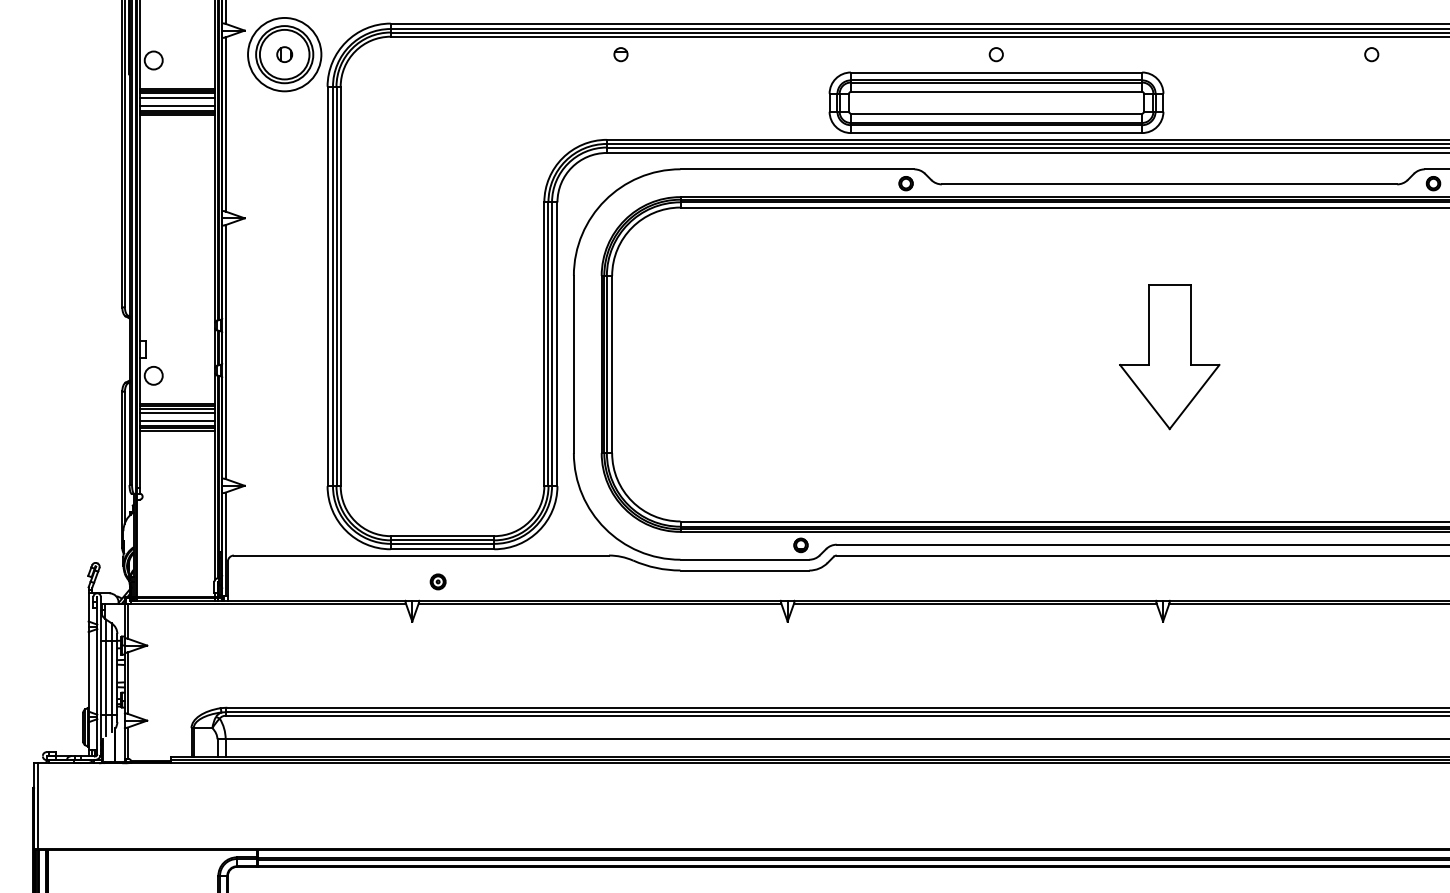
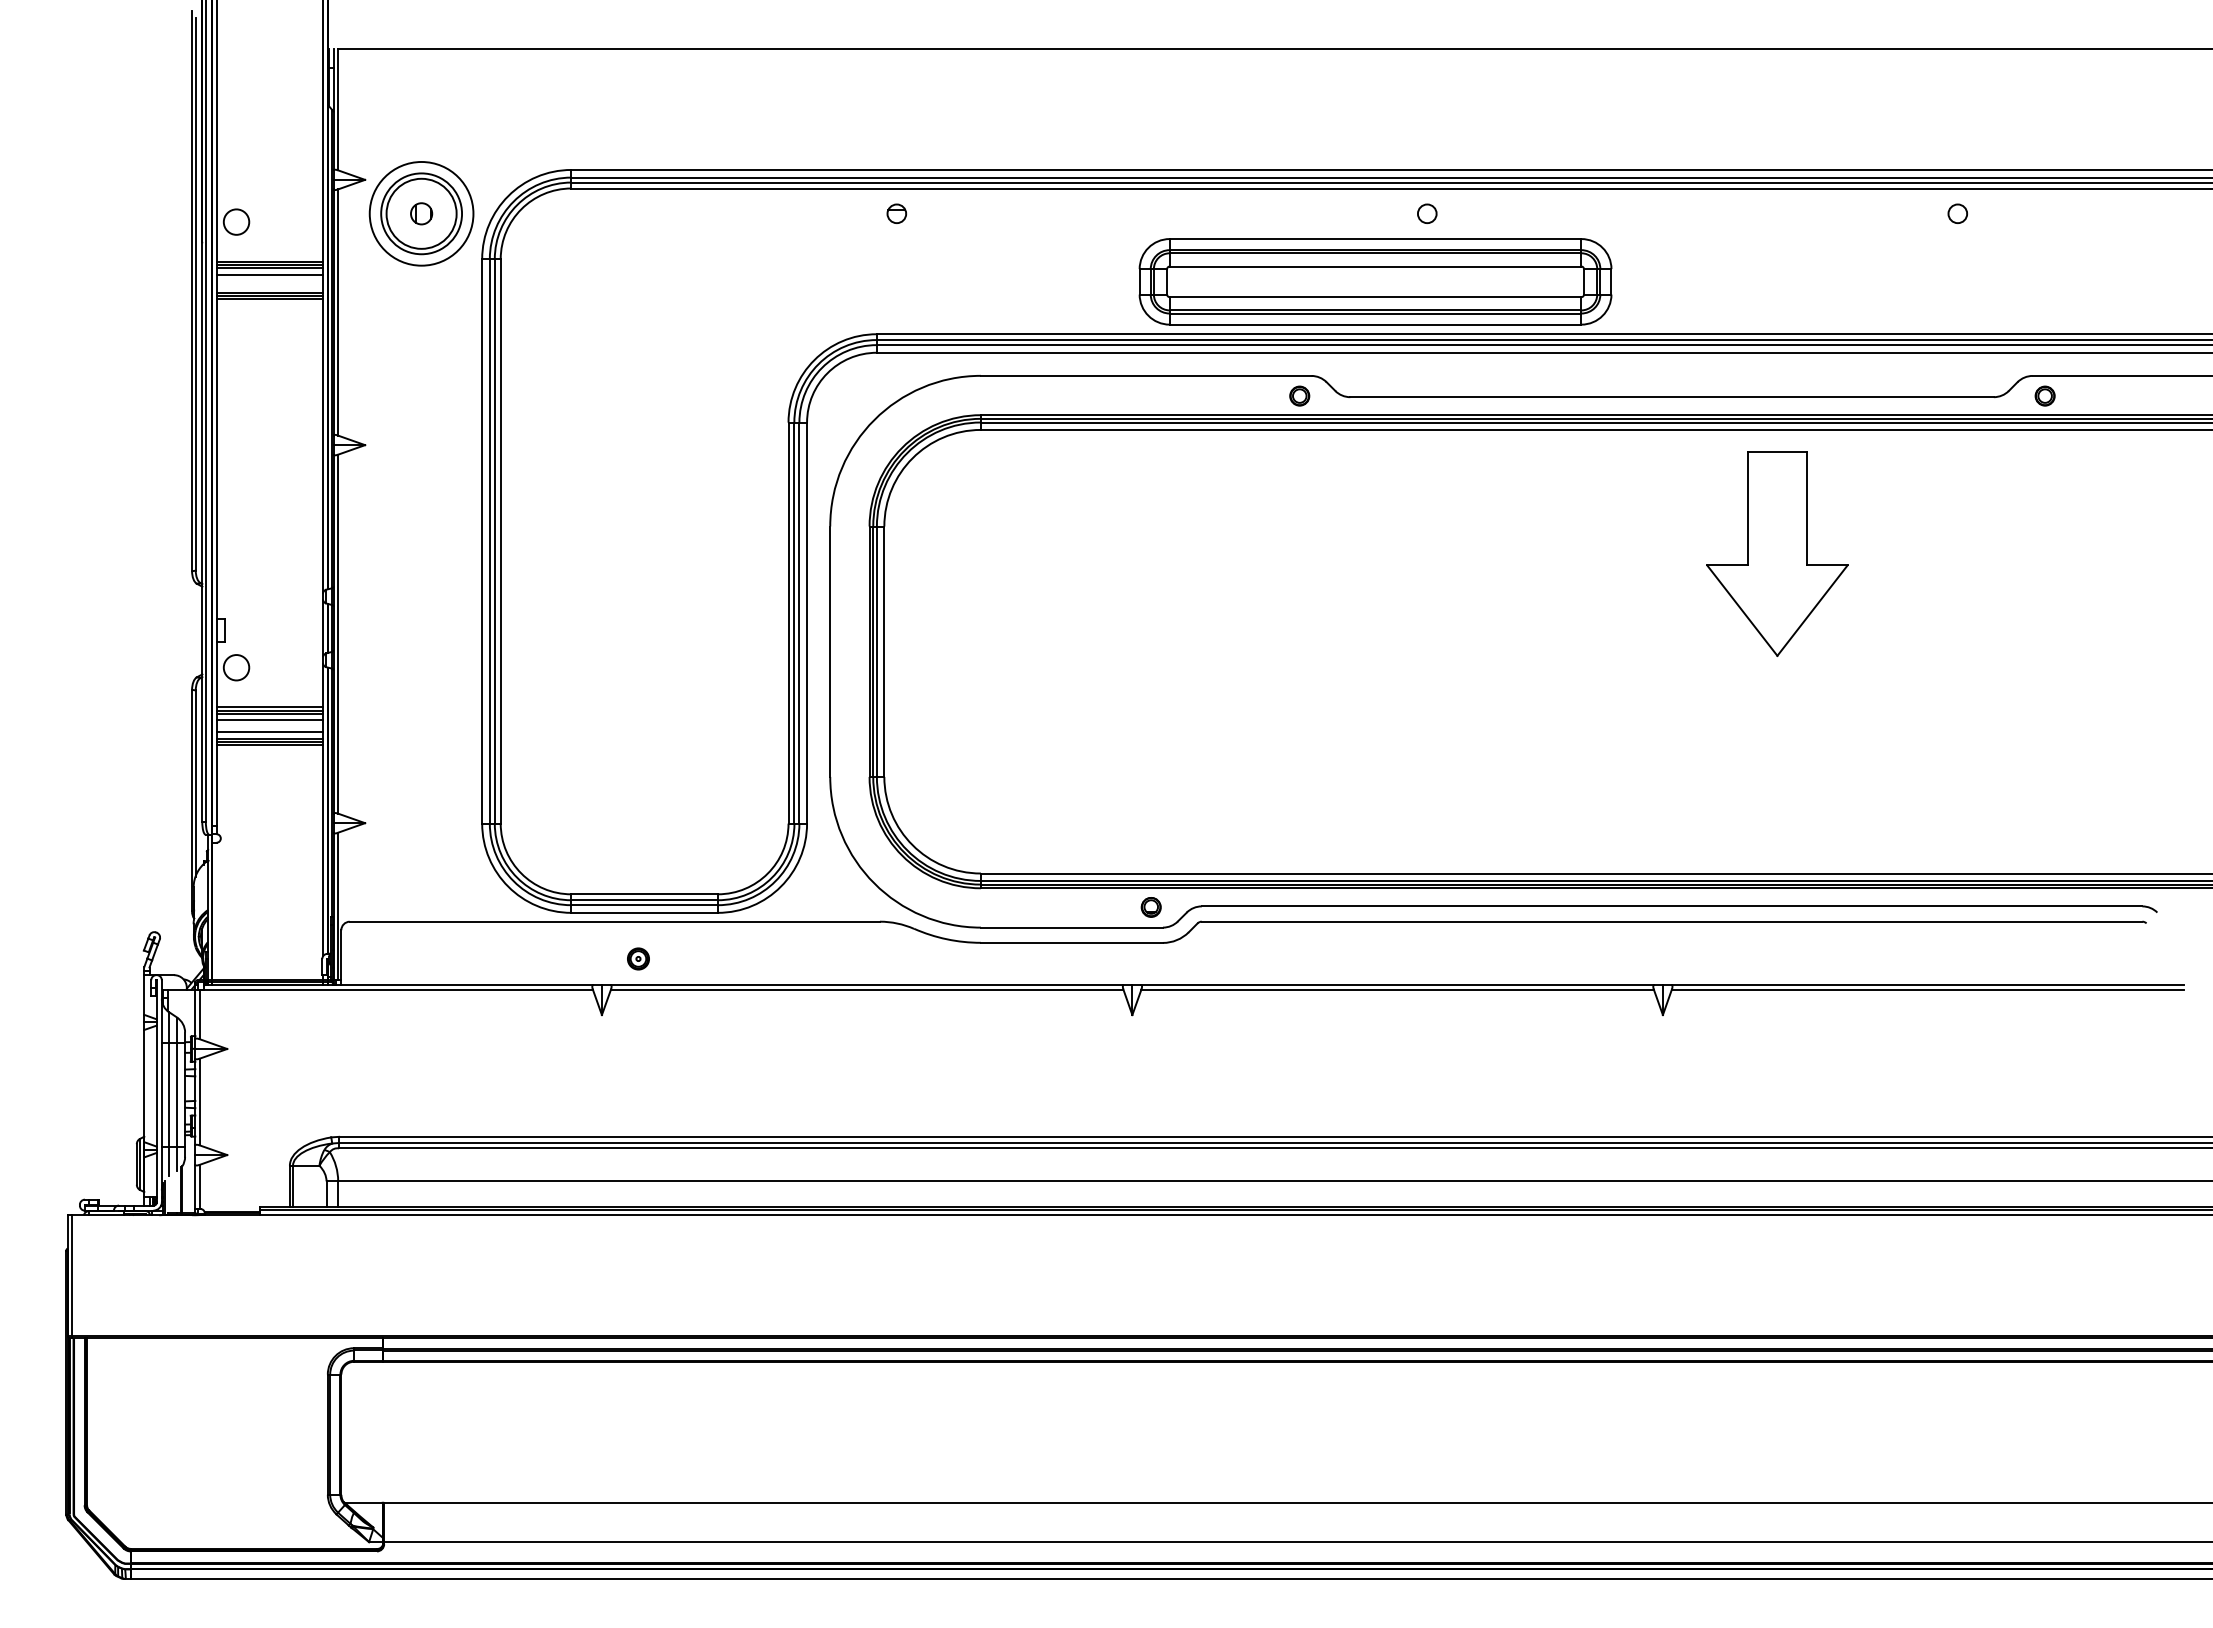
part: (996, 102) -> (1375, 281), moved
line: (177, 106) -> (269, 286), removed
part: (1169, 356) -> (1777, 553), moved

